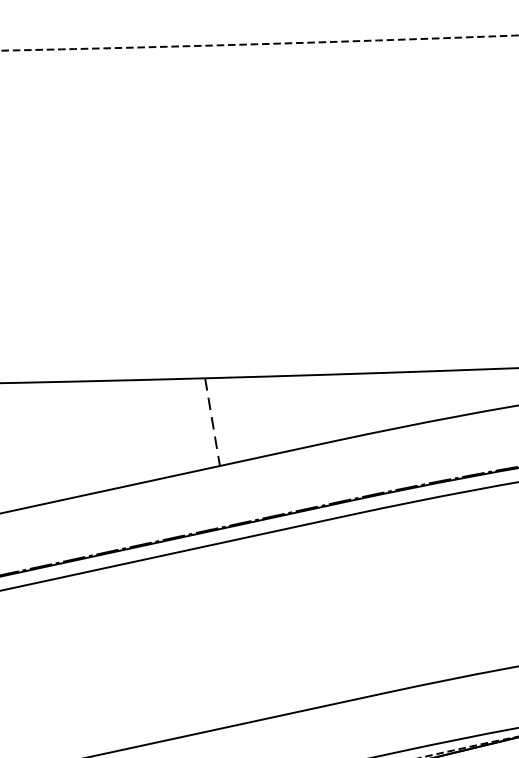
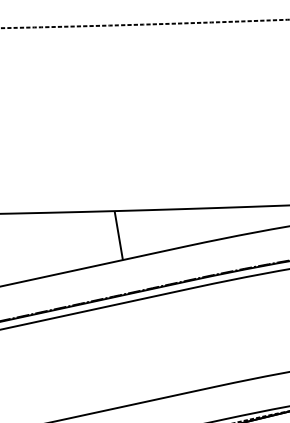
line: (212, 421) -> (118, 235), dashed -> solid

